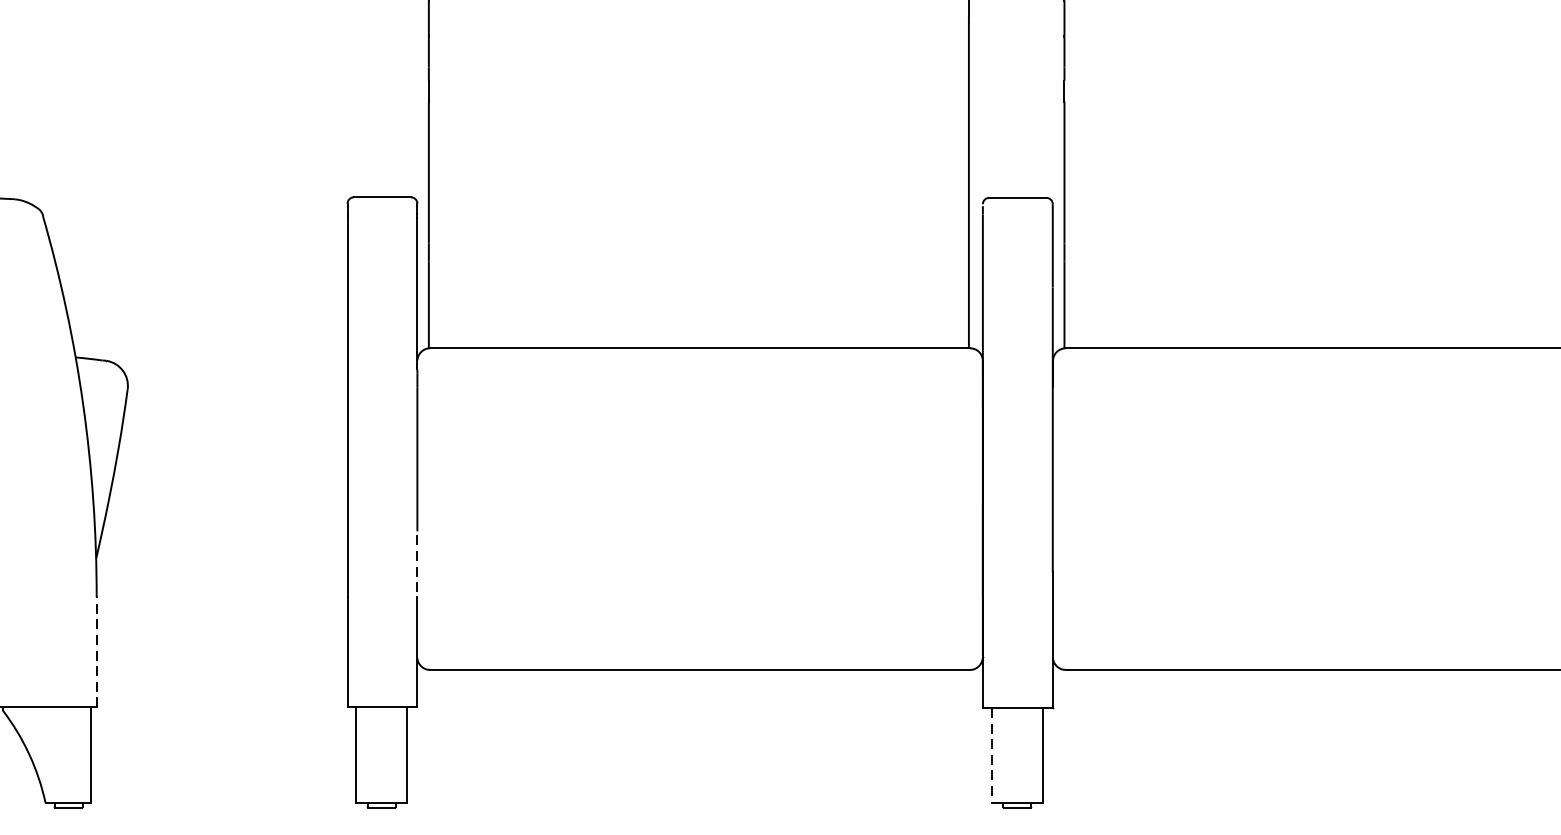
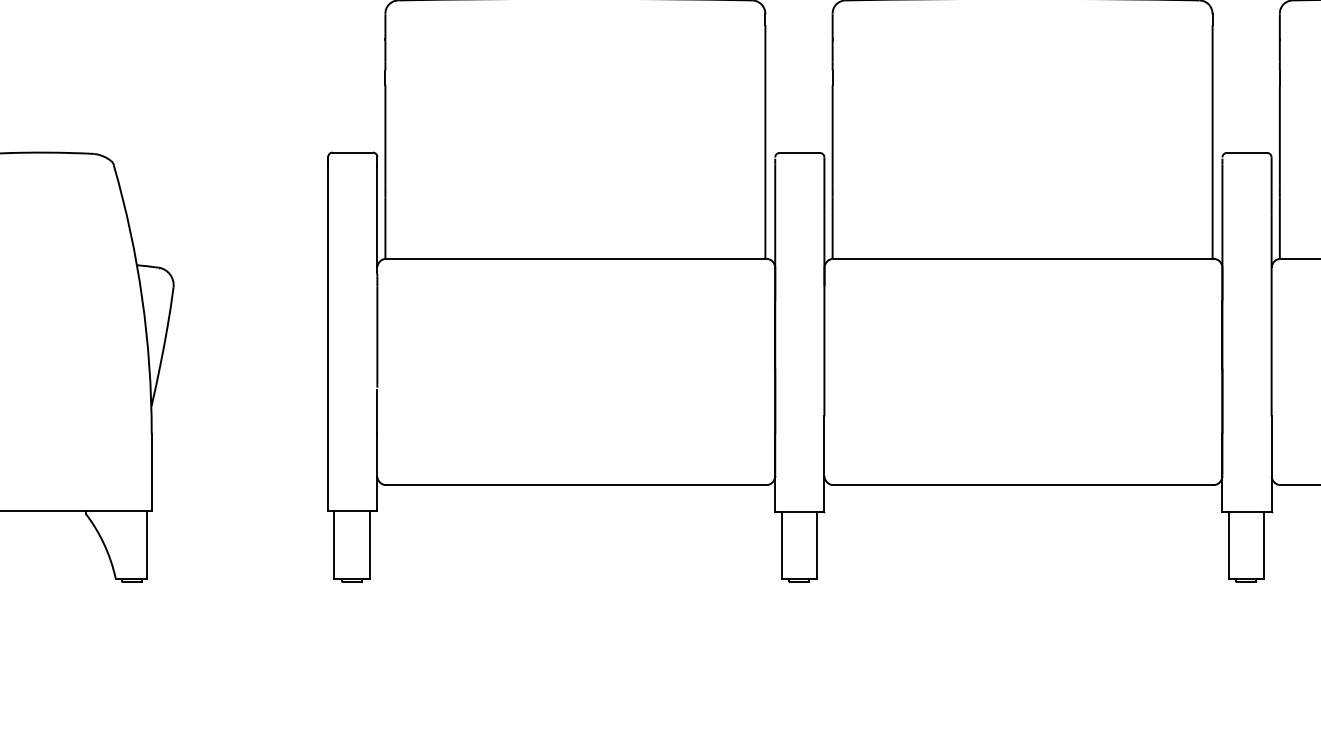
line: (417, 566) -> (377, 412), dashed -> solid
line: (96, 652) -> (151, 472), dashed -> solid
line: (991, 755) -> (781, 545), dashed -> solid

